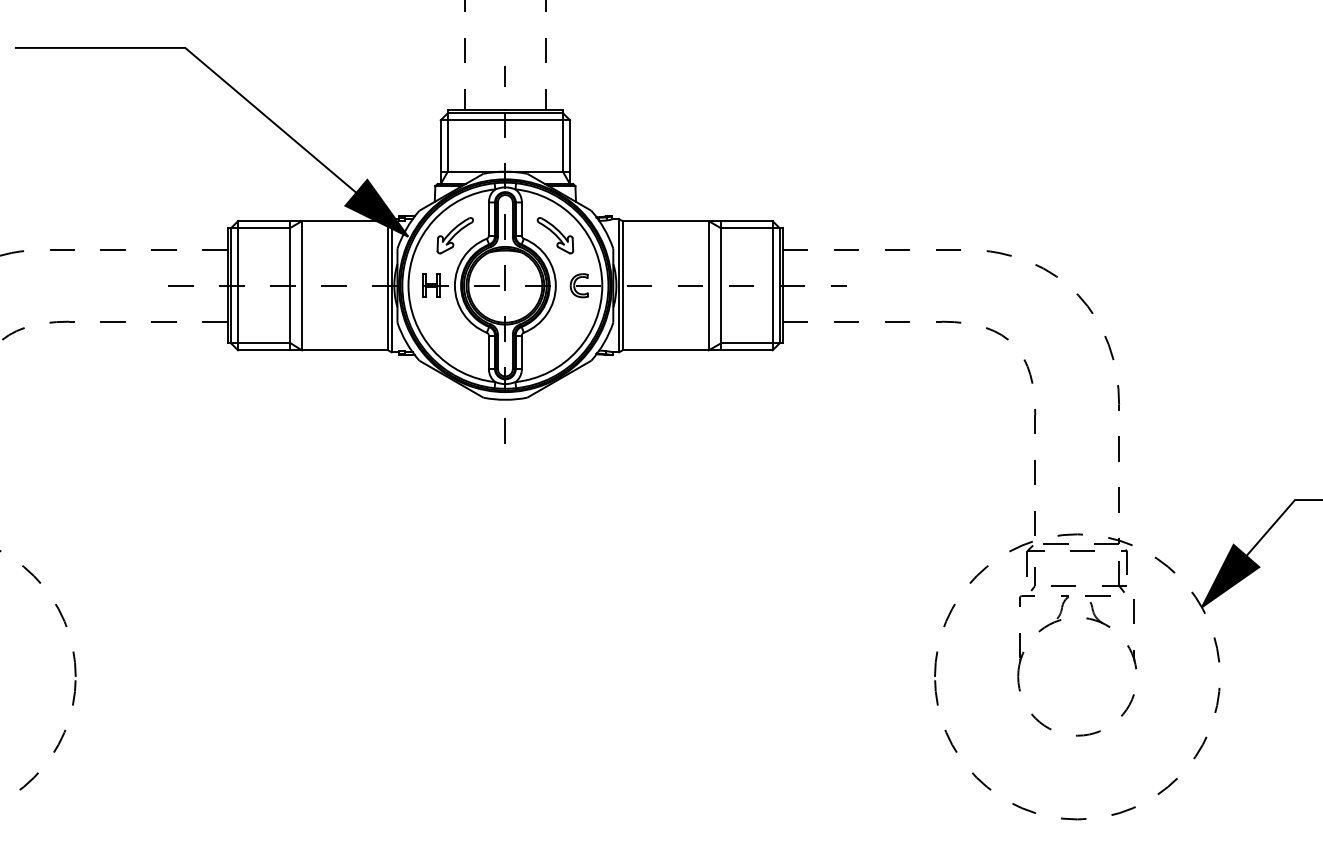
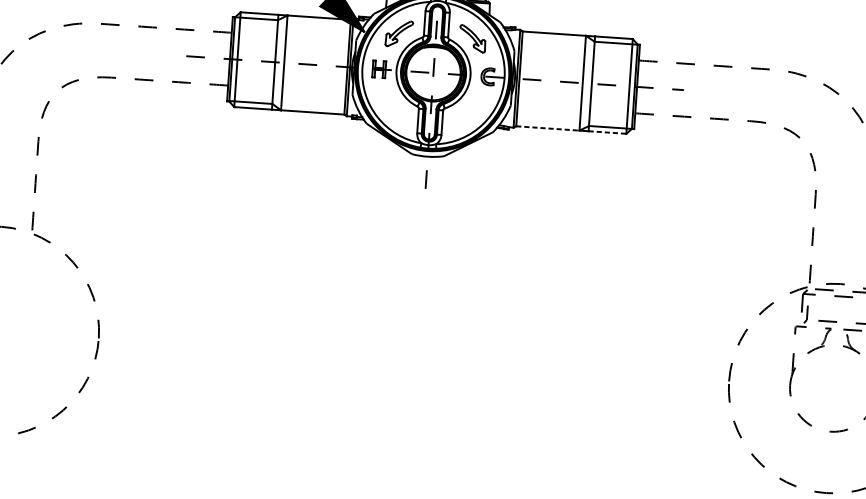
line: (666, 350) -> (548, 128), solid -> dashed
line: (746, 350) -> (607, 132), solid -> dashed

